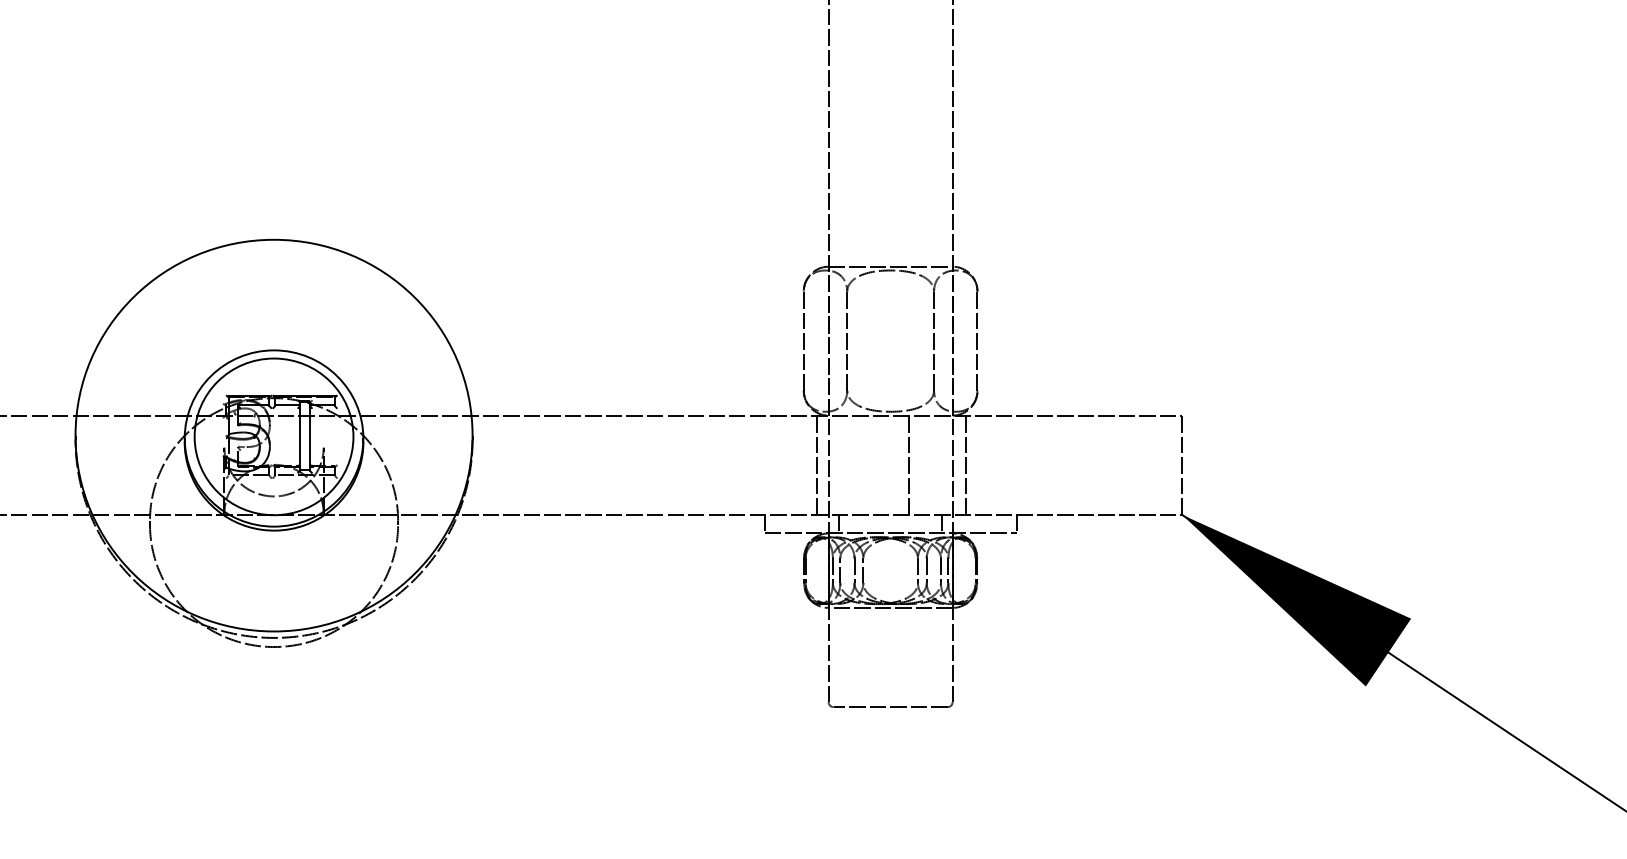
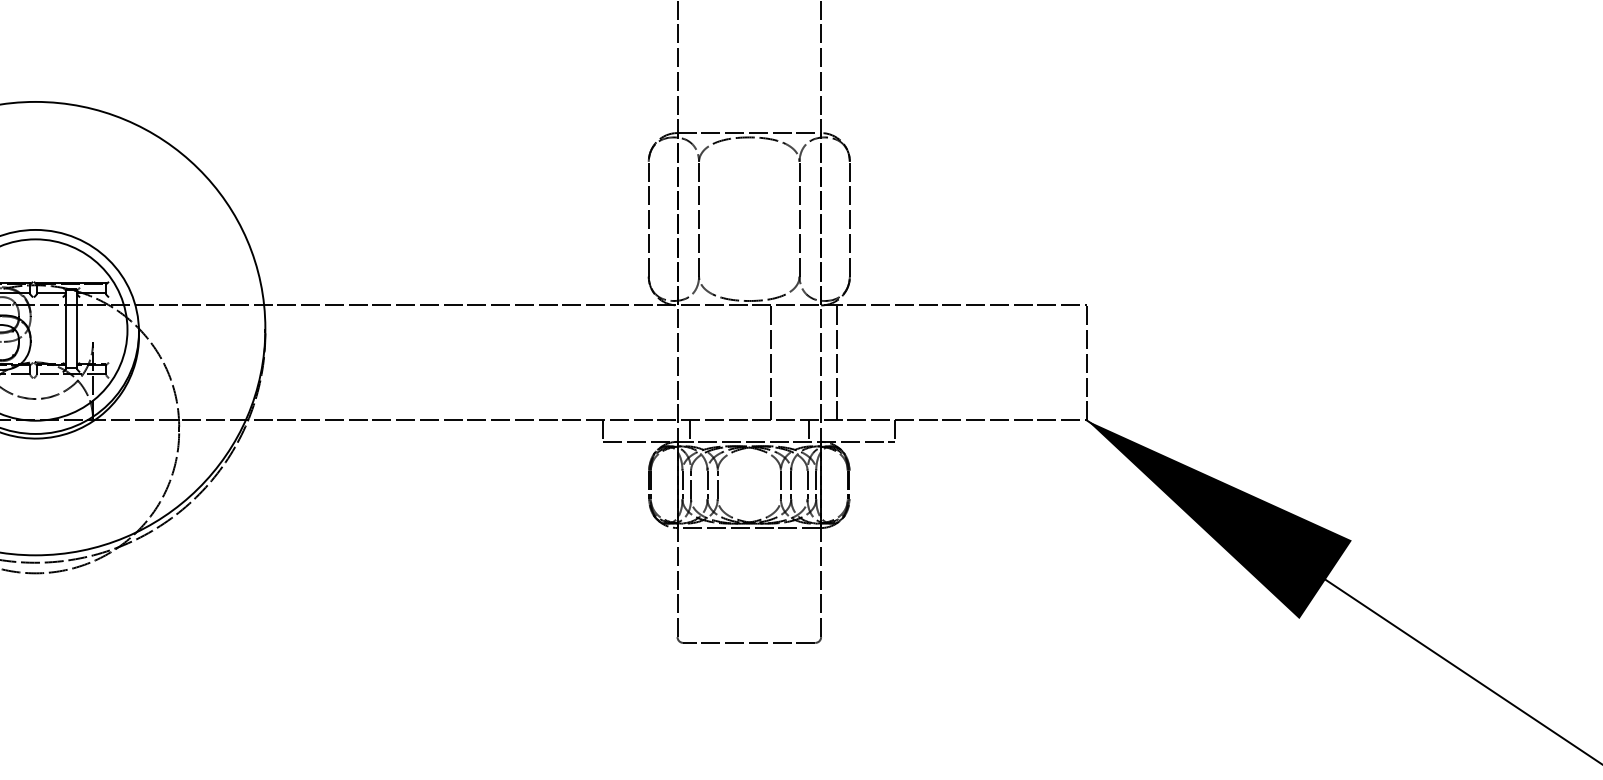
line: (817, 464) -> (664, 362), removed

